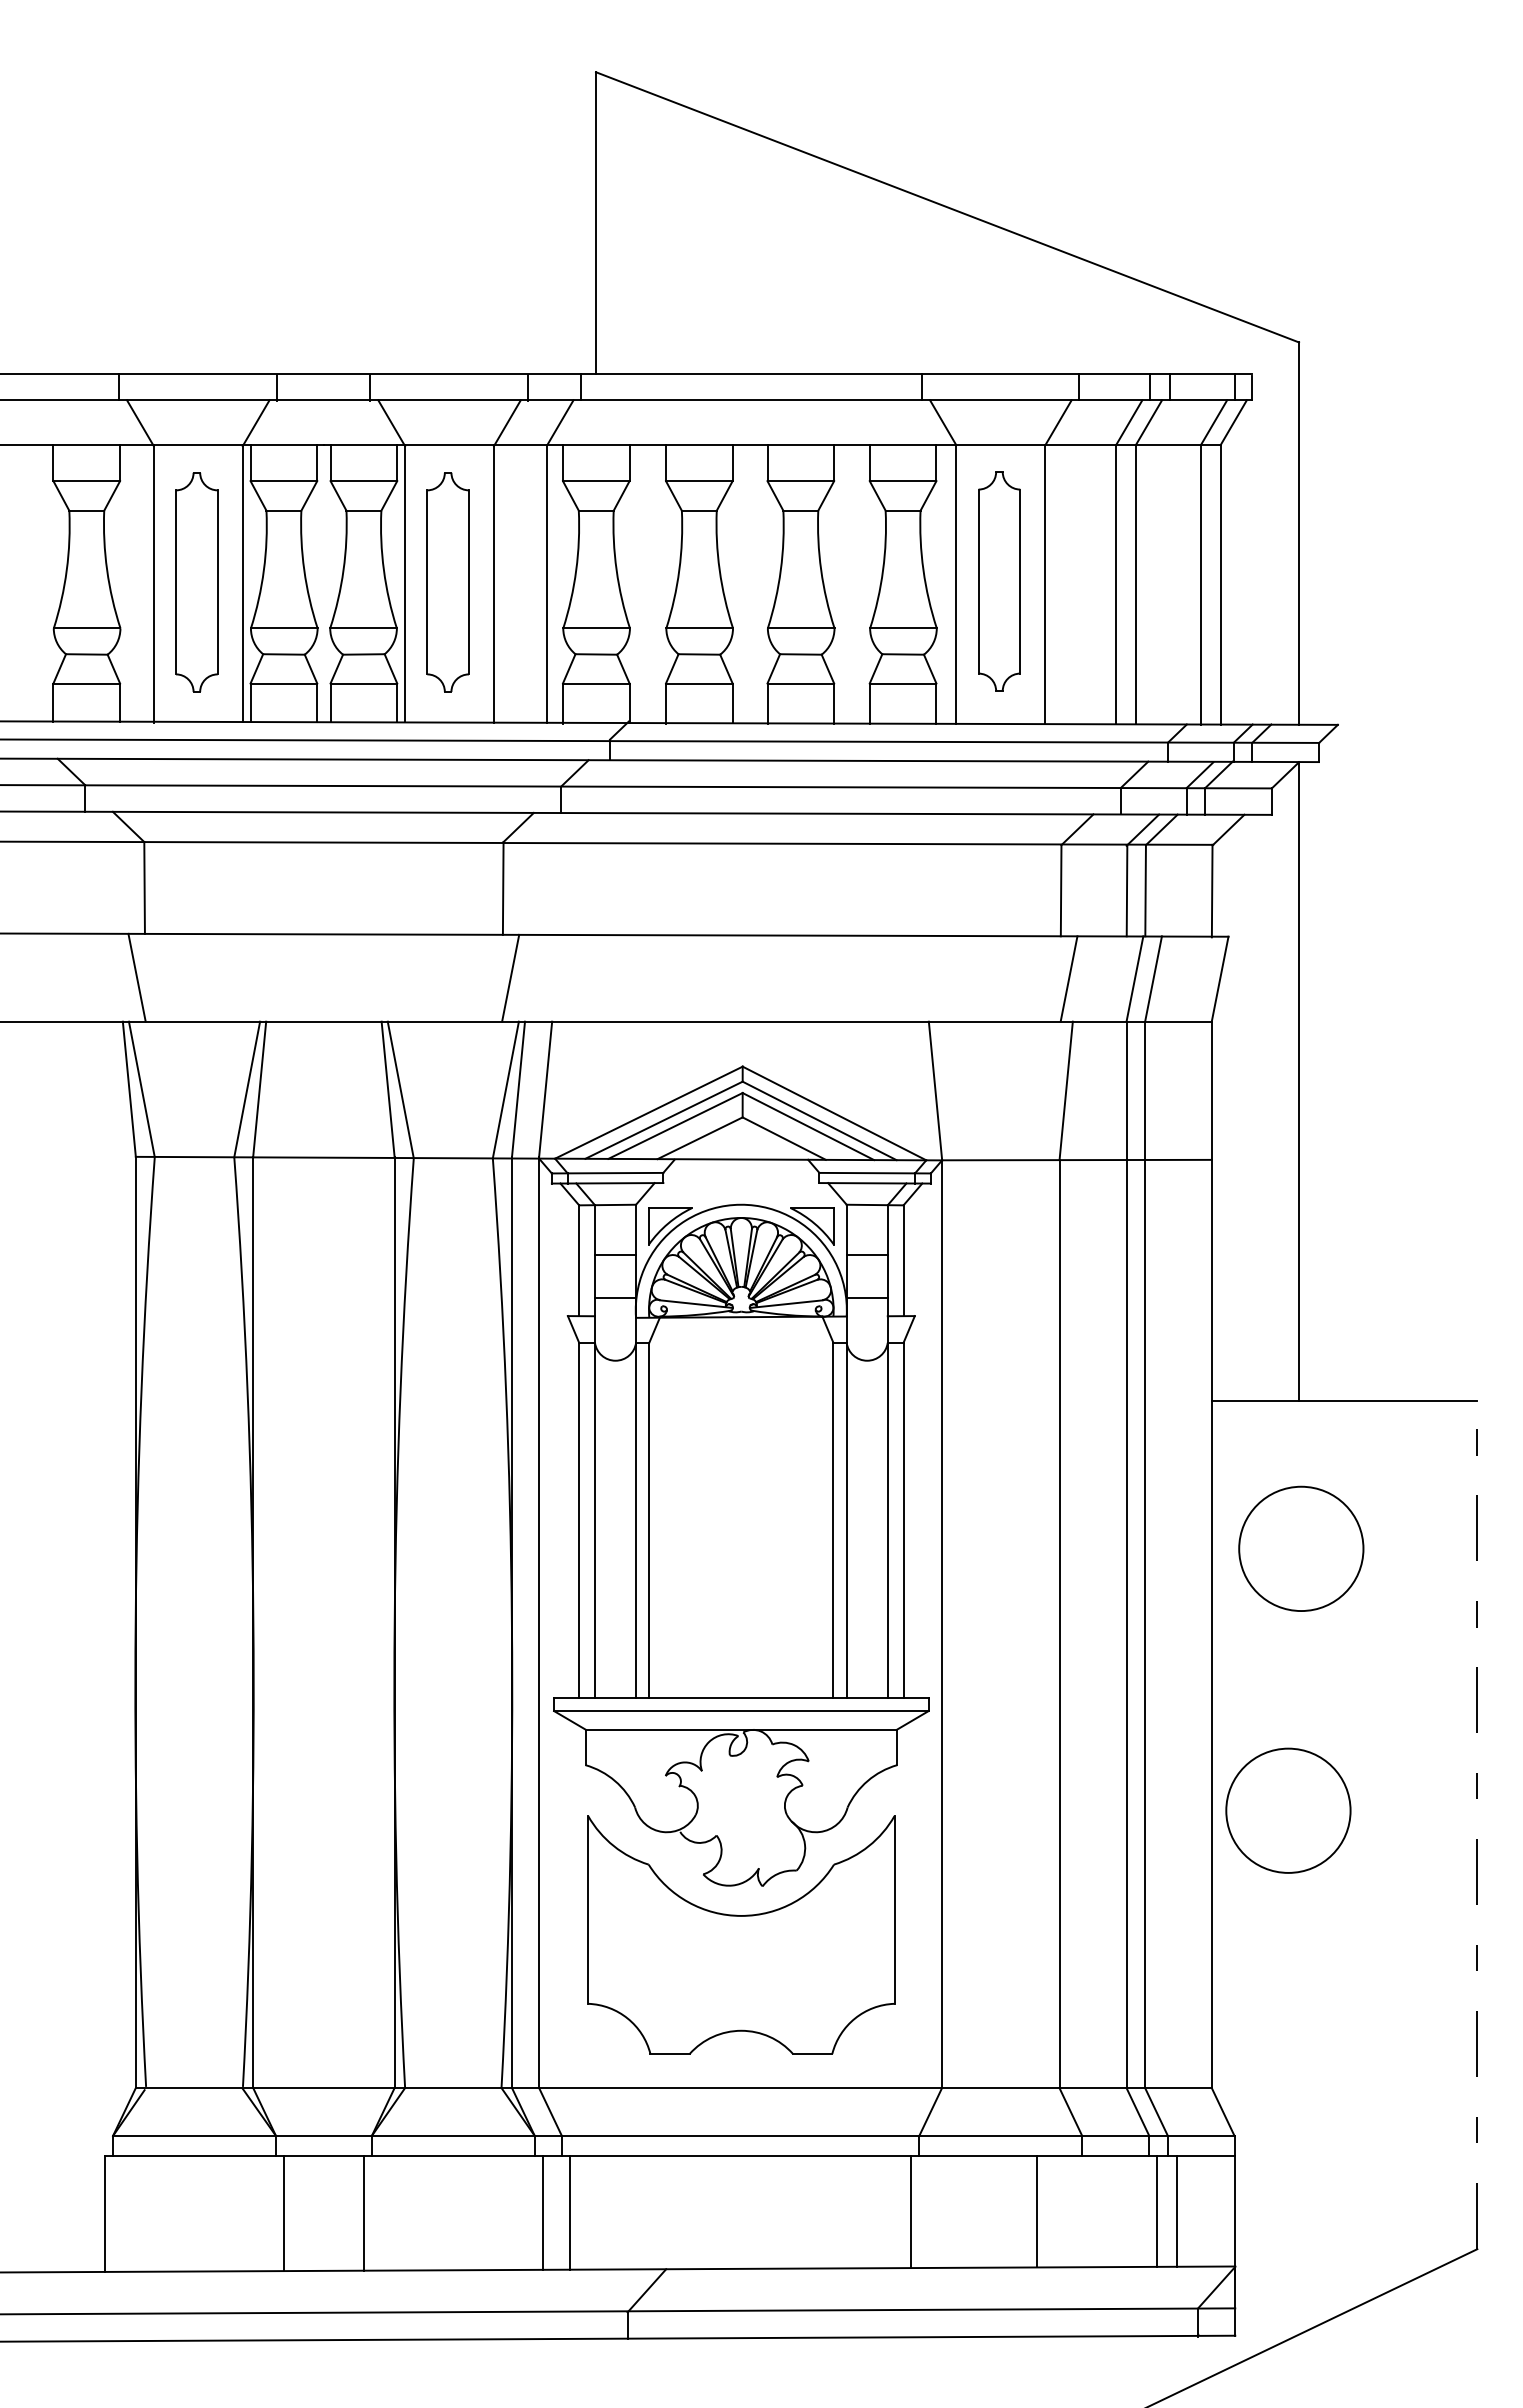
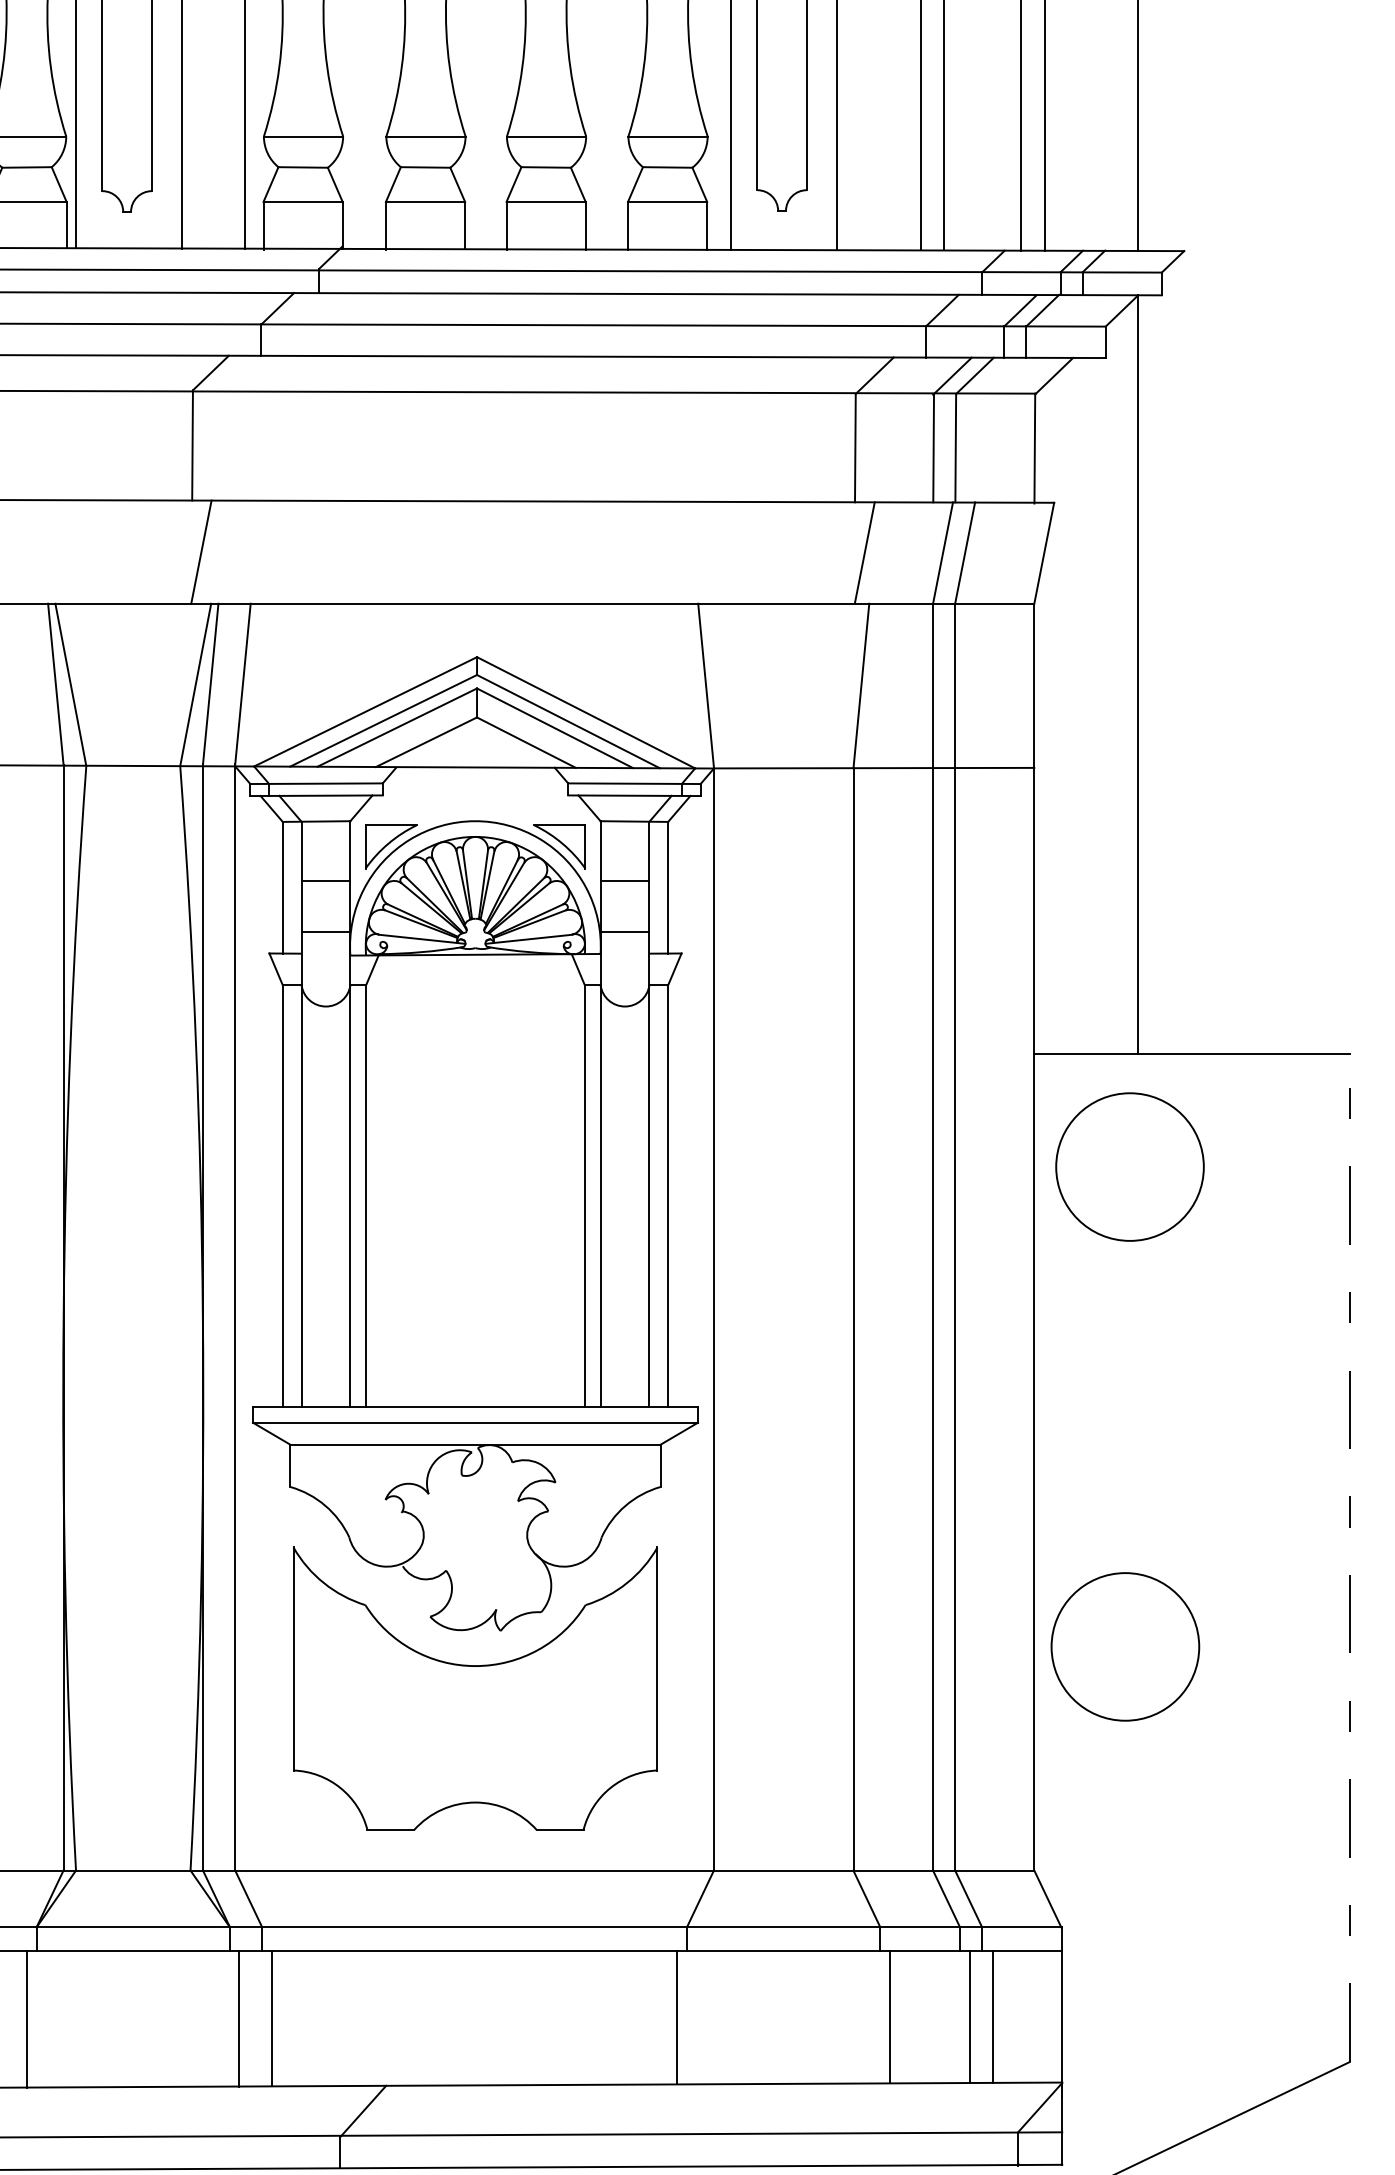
circle: (1301, 1548) -> (1130, 1166), moved
circle: (1288, 1810) -> (1125, 1646), moved
line: (1037, 2211) -> (890, 2017), moved

